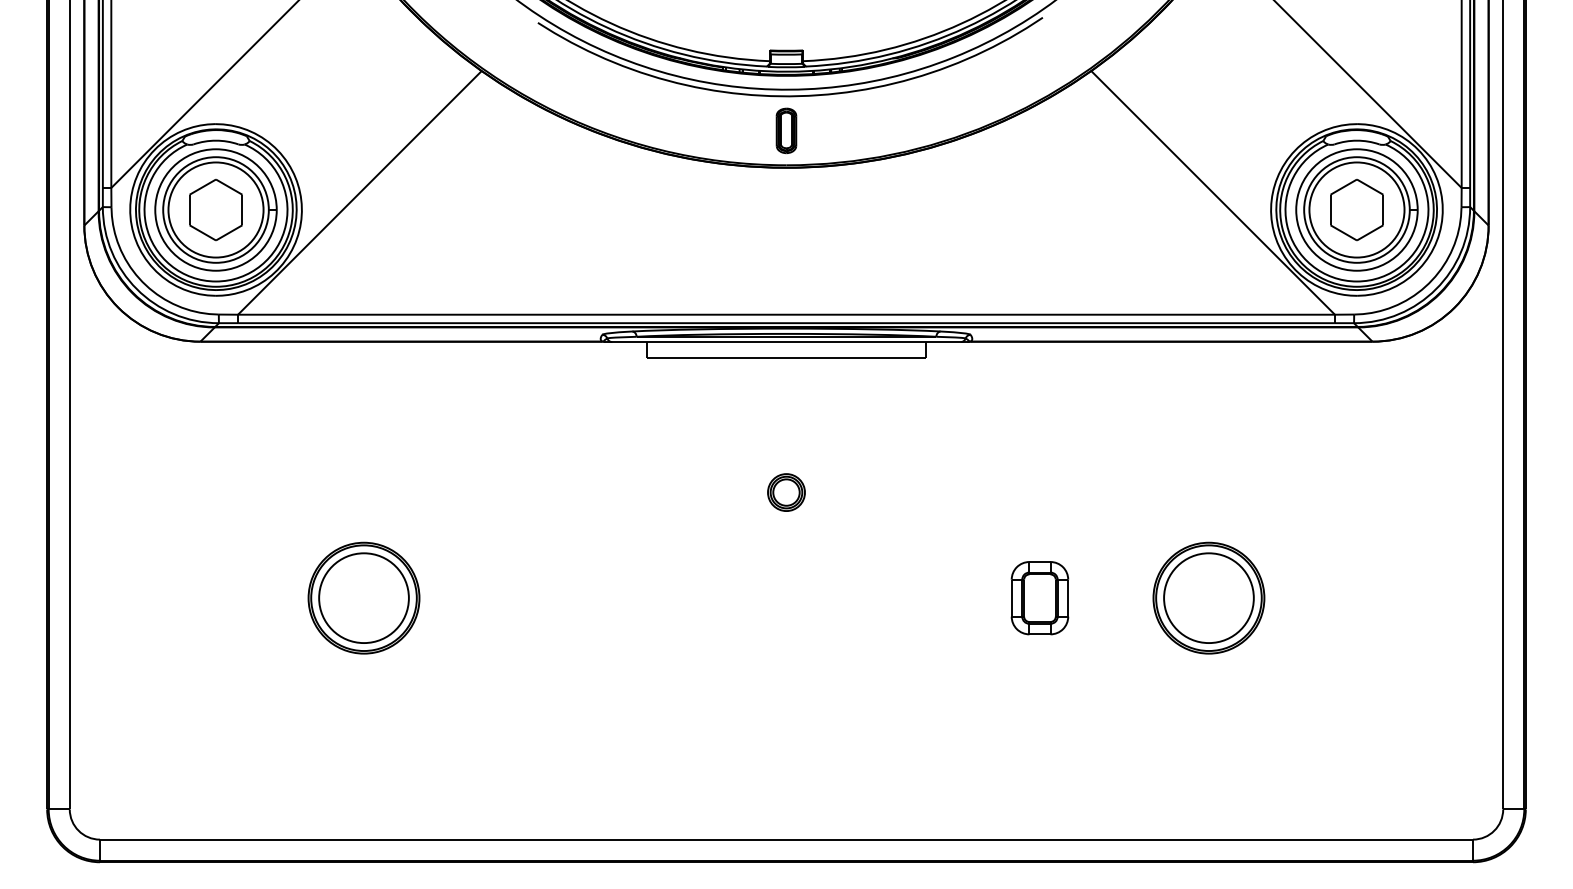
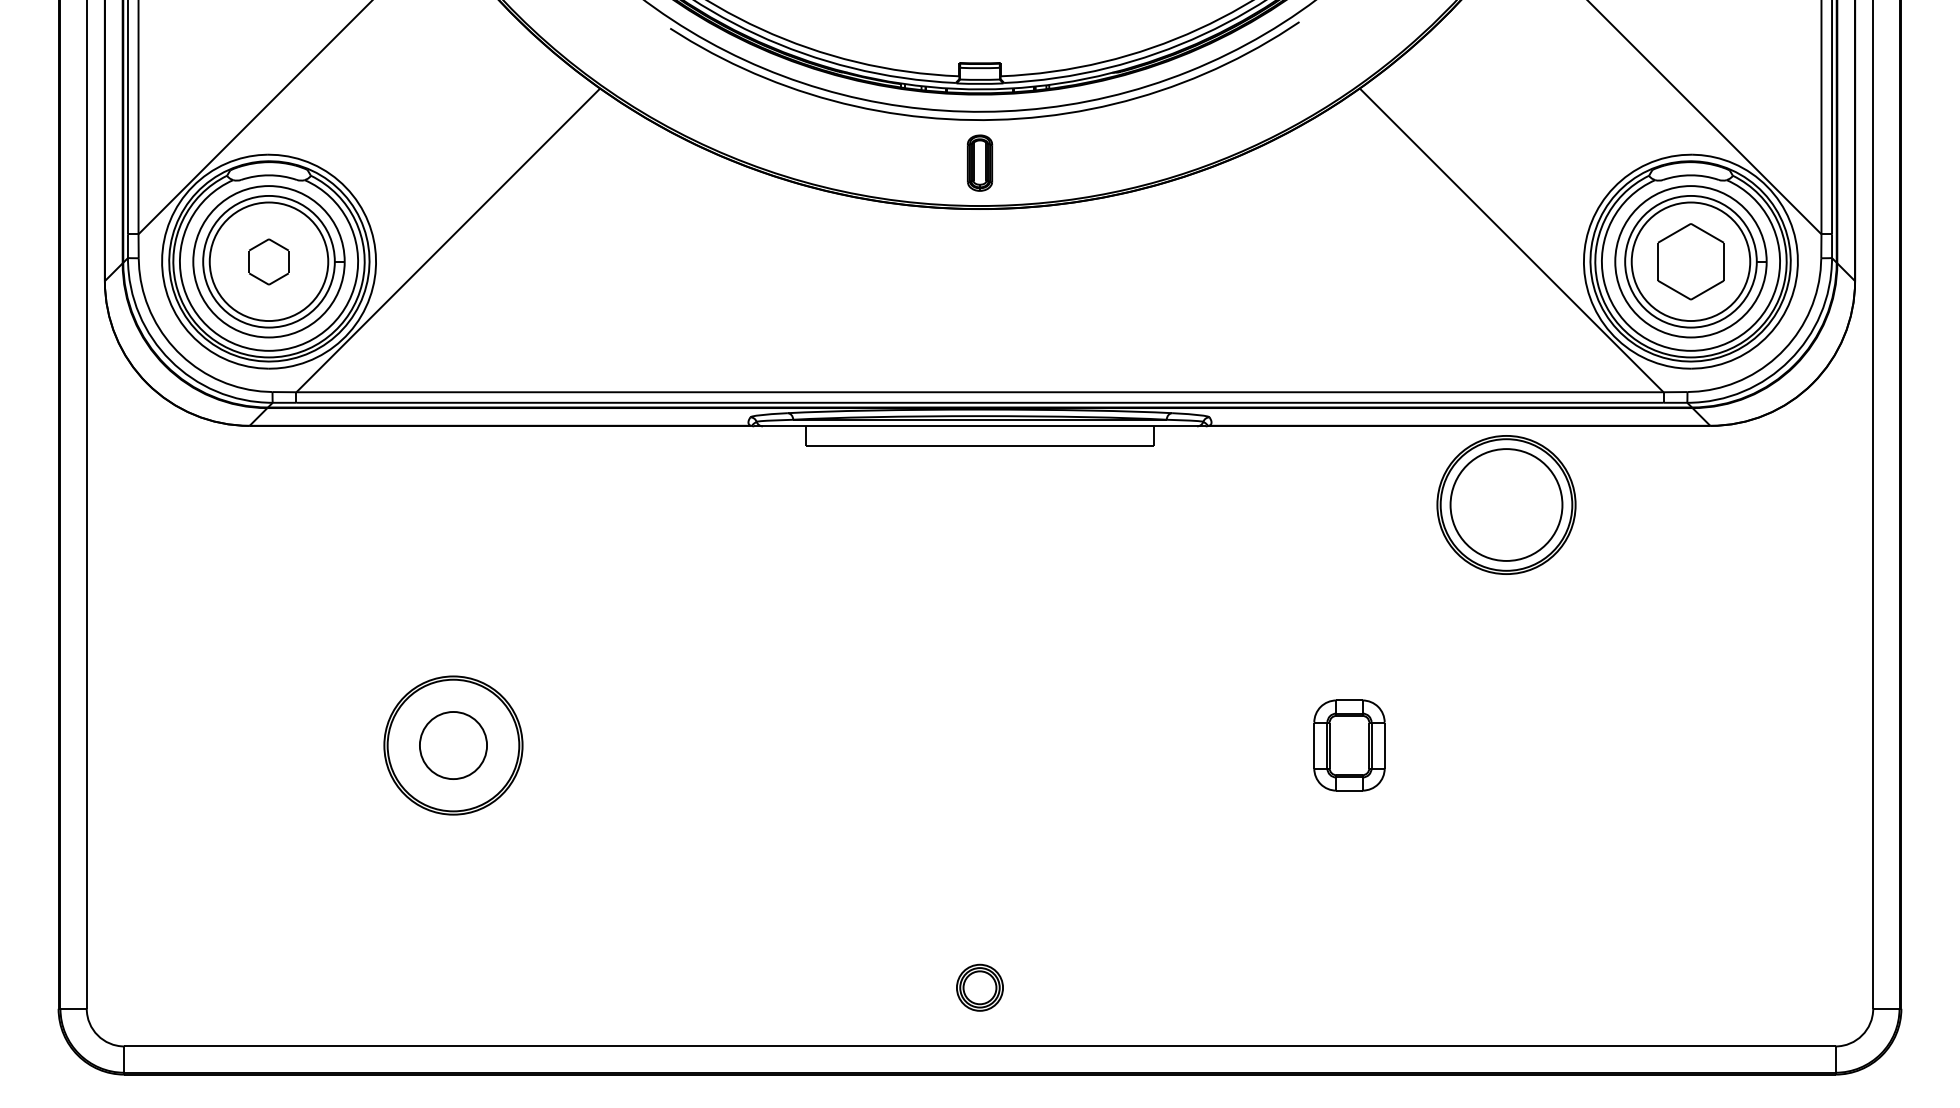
part: (215, 210) -> (268, 262), size x0.6
part: (786, 492) -> (980, 987), moved
part: (1208, 597) -> (1505, 504), moved
circle: (363, 598) -> (452, 745), size x0.6
part: (1039, 598) -> (1348, 745), moved

